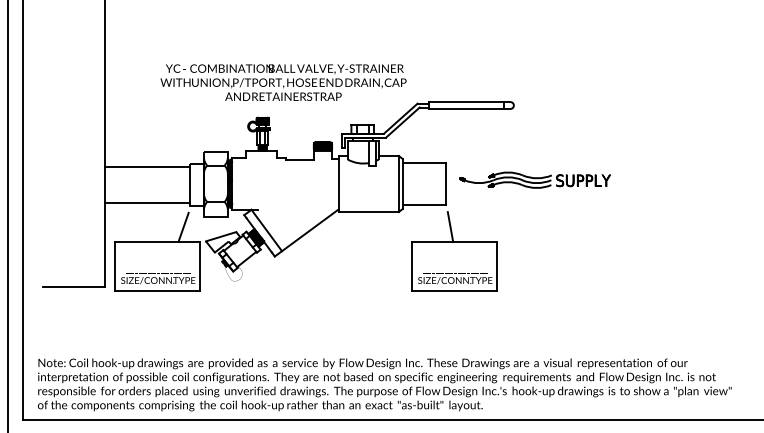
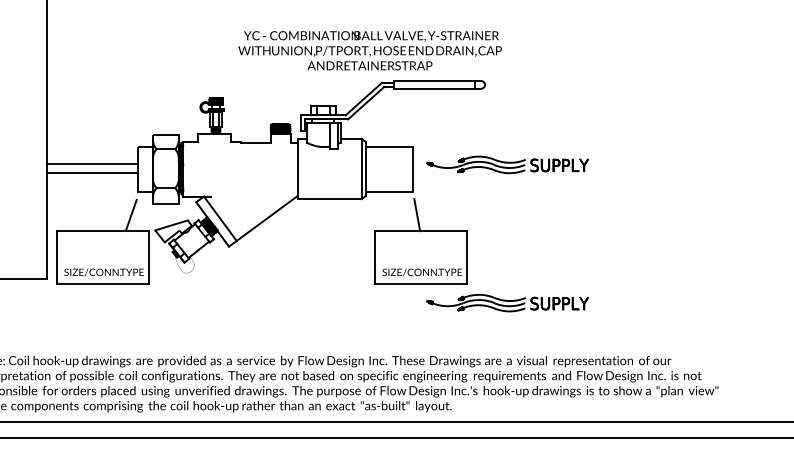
text: (283, 82) -> (370, 50), moved
line: (146, 166) -> (91, 164), moved
line: (146, 202) -> (91, 172), moved
part: (534, 308) -> (507, 302), added

